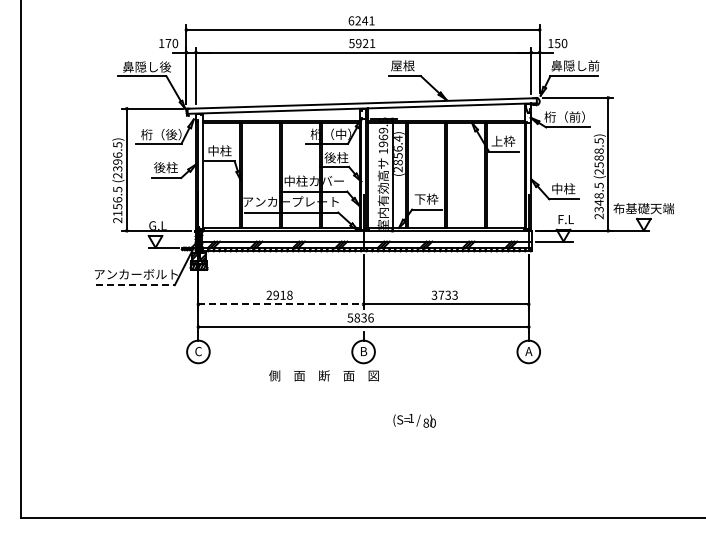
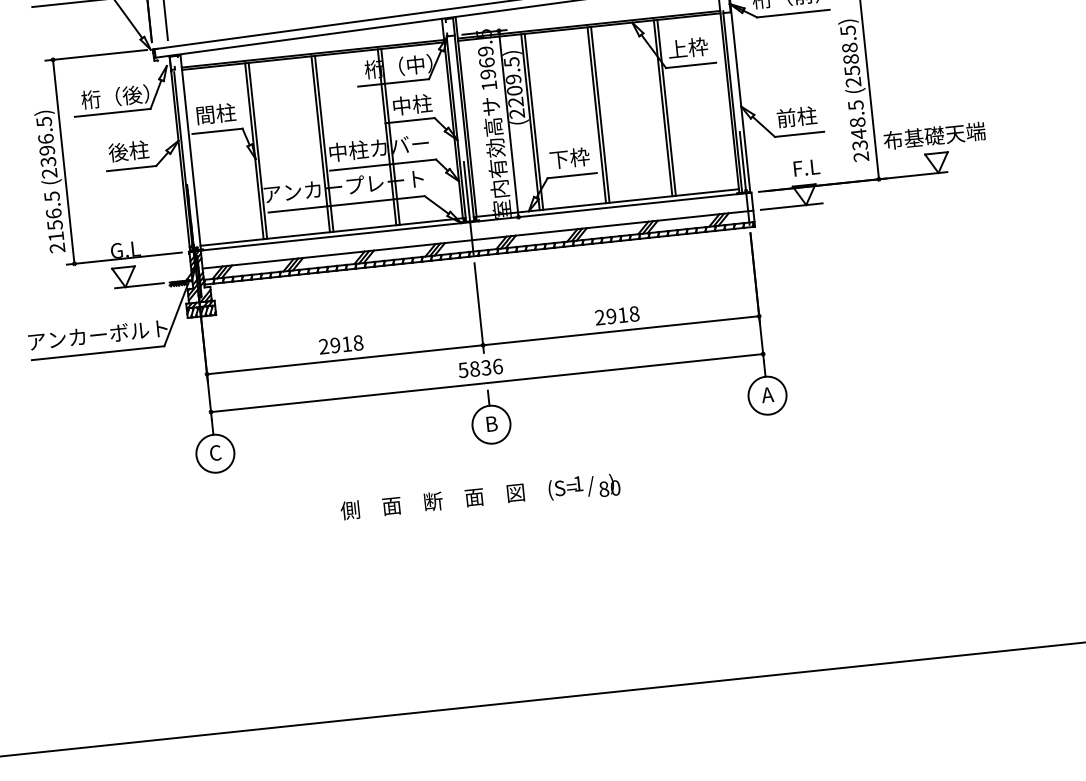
text: (213, 150) -> (205, 114), 中柱 -> 間柱
text: (398, 150) -> (514, 81), (2856.4) -> (2209.5)
text: (329, 157) -> (400, 105), 後柱 -> 中柱
text: (556, 188) -> (785, 117), 中柱 -> 前柱
line: (135, 285) -> (98, 353), dashed -> solid
text: (444, 294) -> (616, 314), 3733 -> 2918
line: (281, 304) -> (345, 359), dashed -> solid
text: (323, 375) -> (431, 501), moved
text: (414, 420) -> (583, 486), moved

